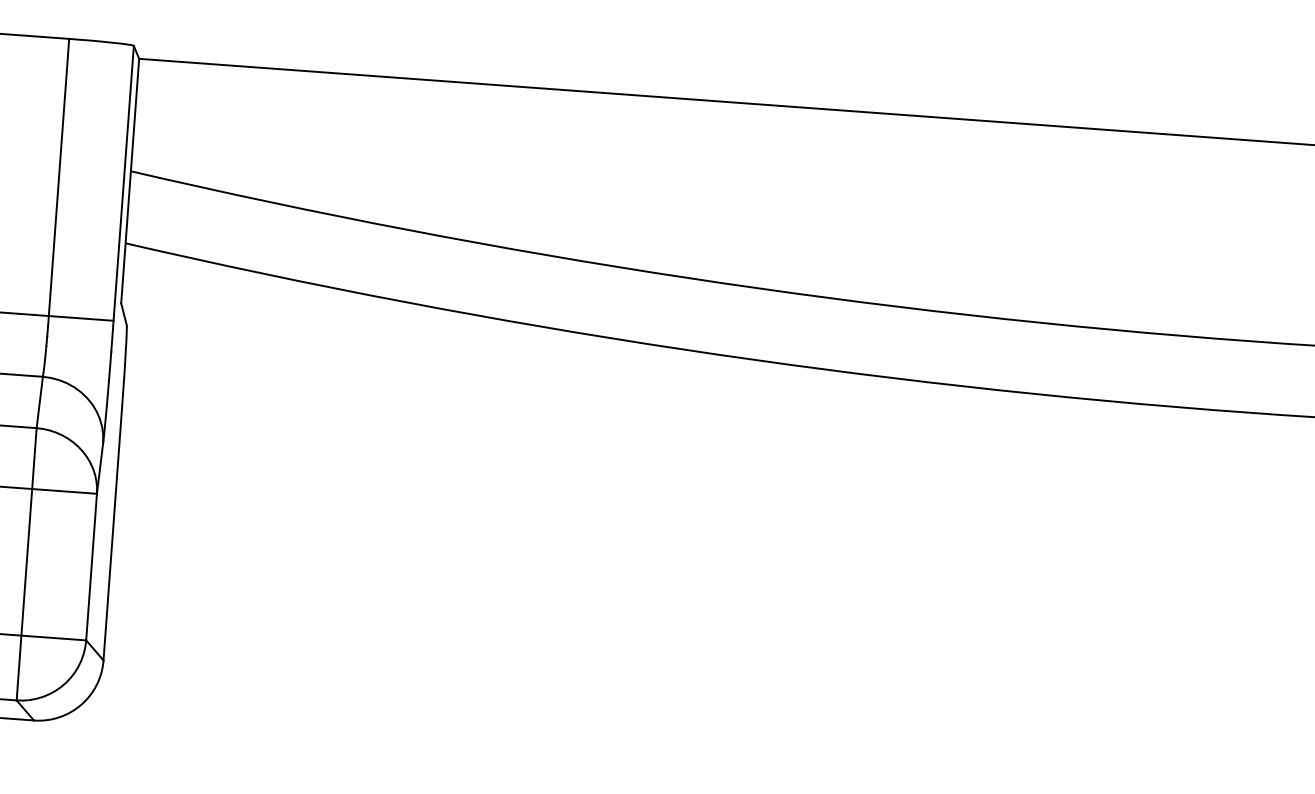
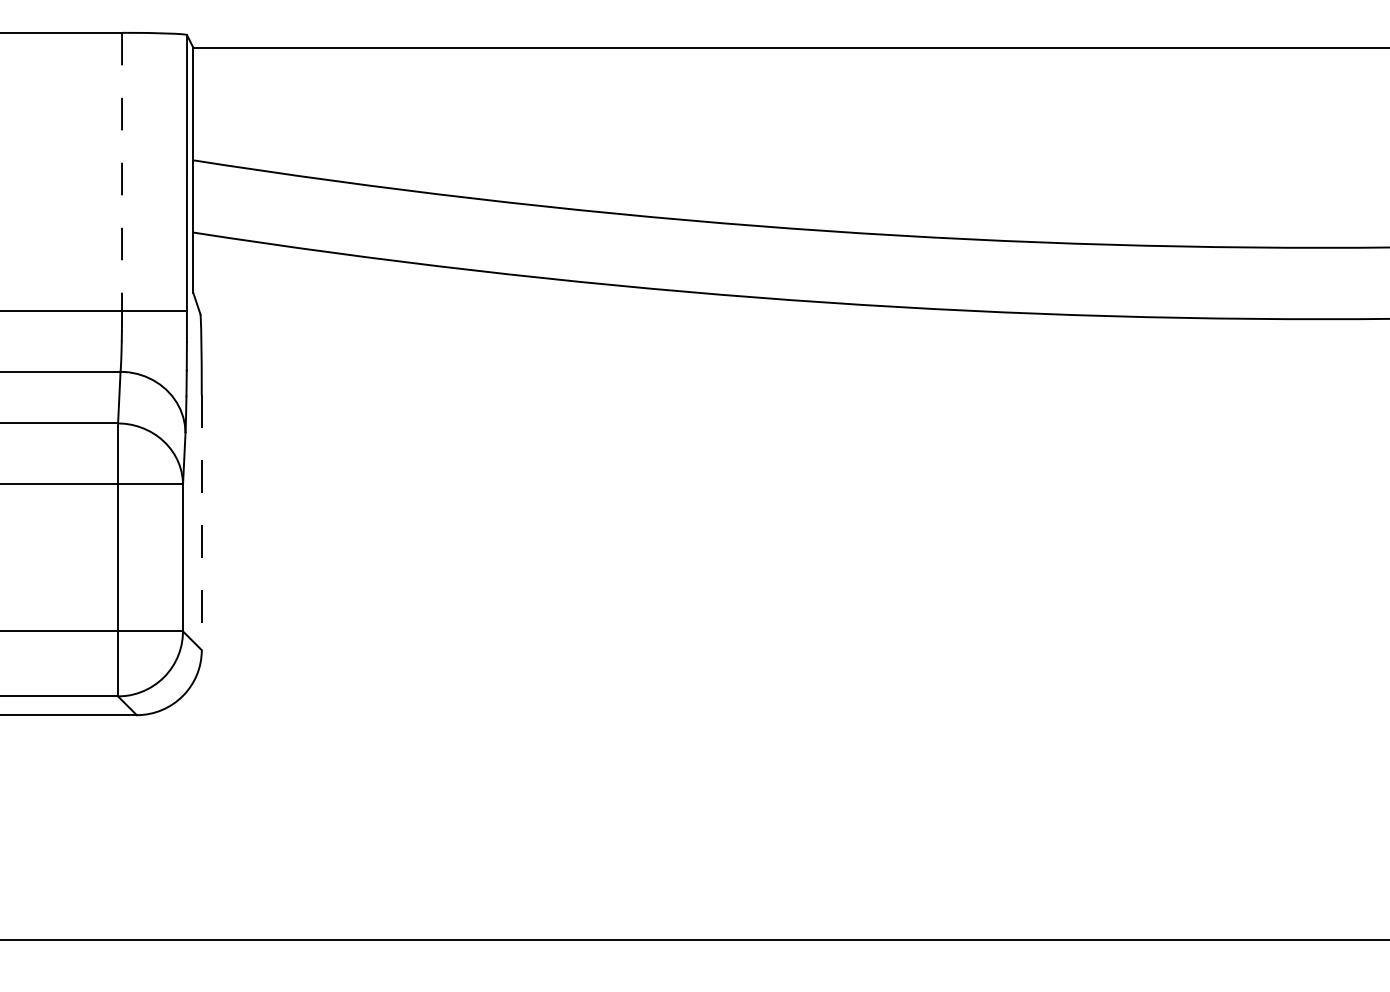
line: (59, 183) -> (122, 177), solid -> dashed
line: (112, 534) -> (201, 523), solid -> dashed

